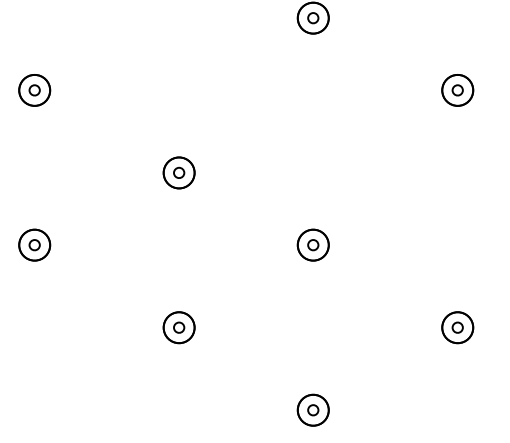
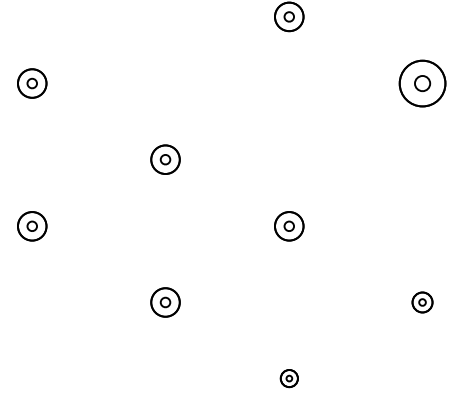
part: (457, 90) -> (422, 83), size x1.6
part: (457, 327) -> (422, 302), size x0.7
part: (313, 410) -> (289, 378), size x0.6

